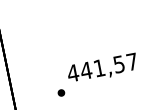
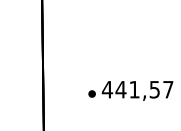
part: (60, 92) -> (91, 93), moved

